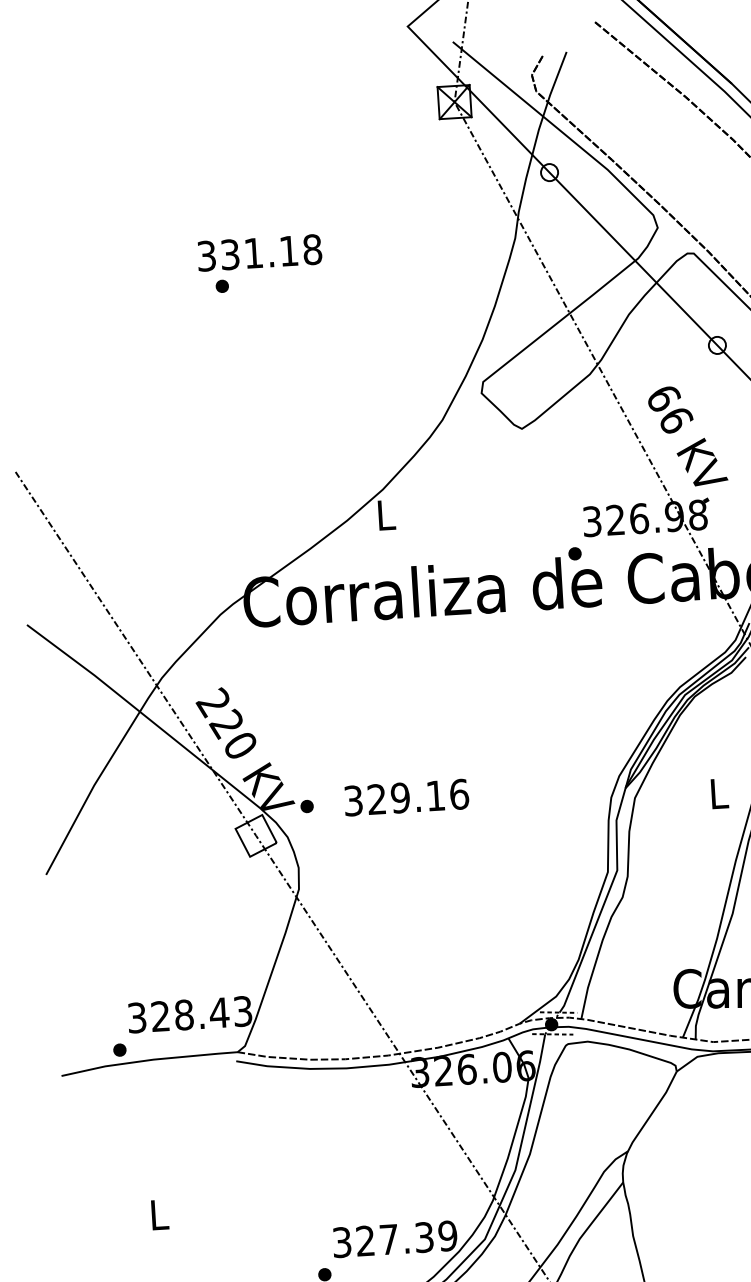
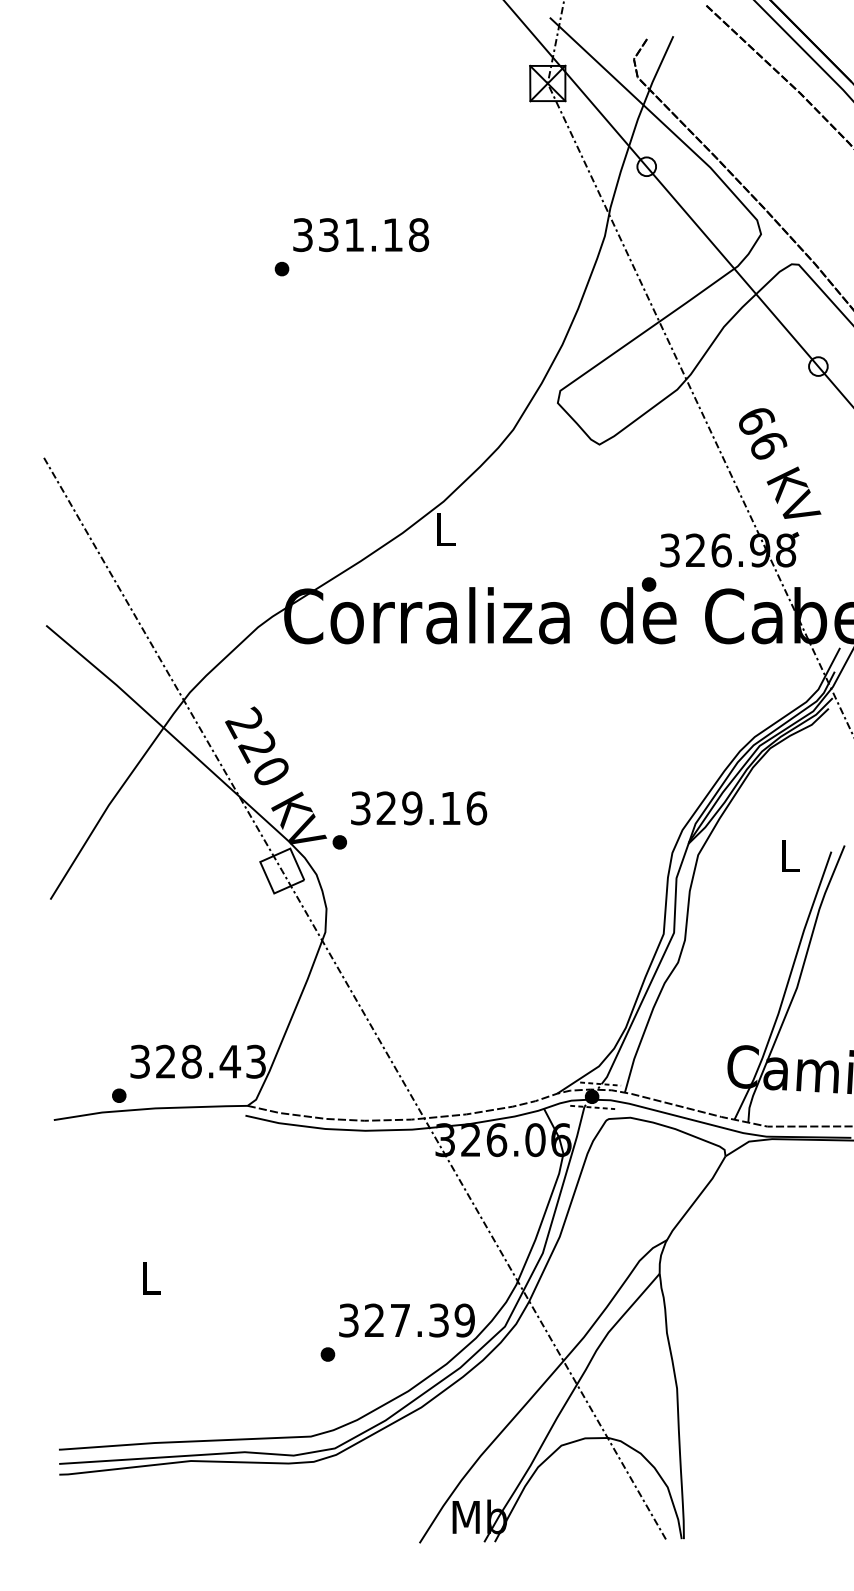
text: (260, 253) -> (361, 235), moved
text: (407, 797) -> (419, 808), moved

